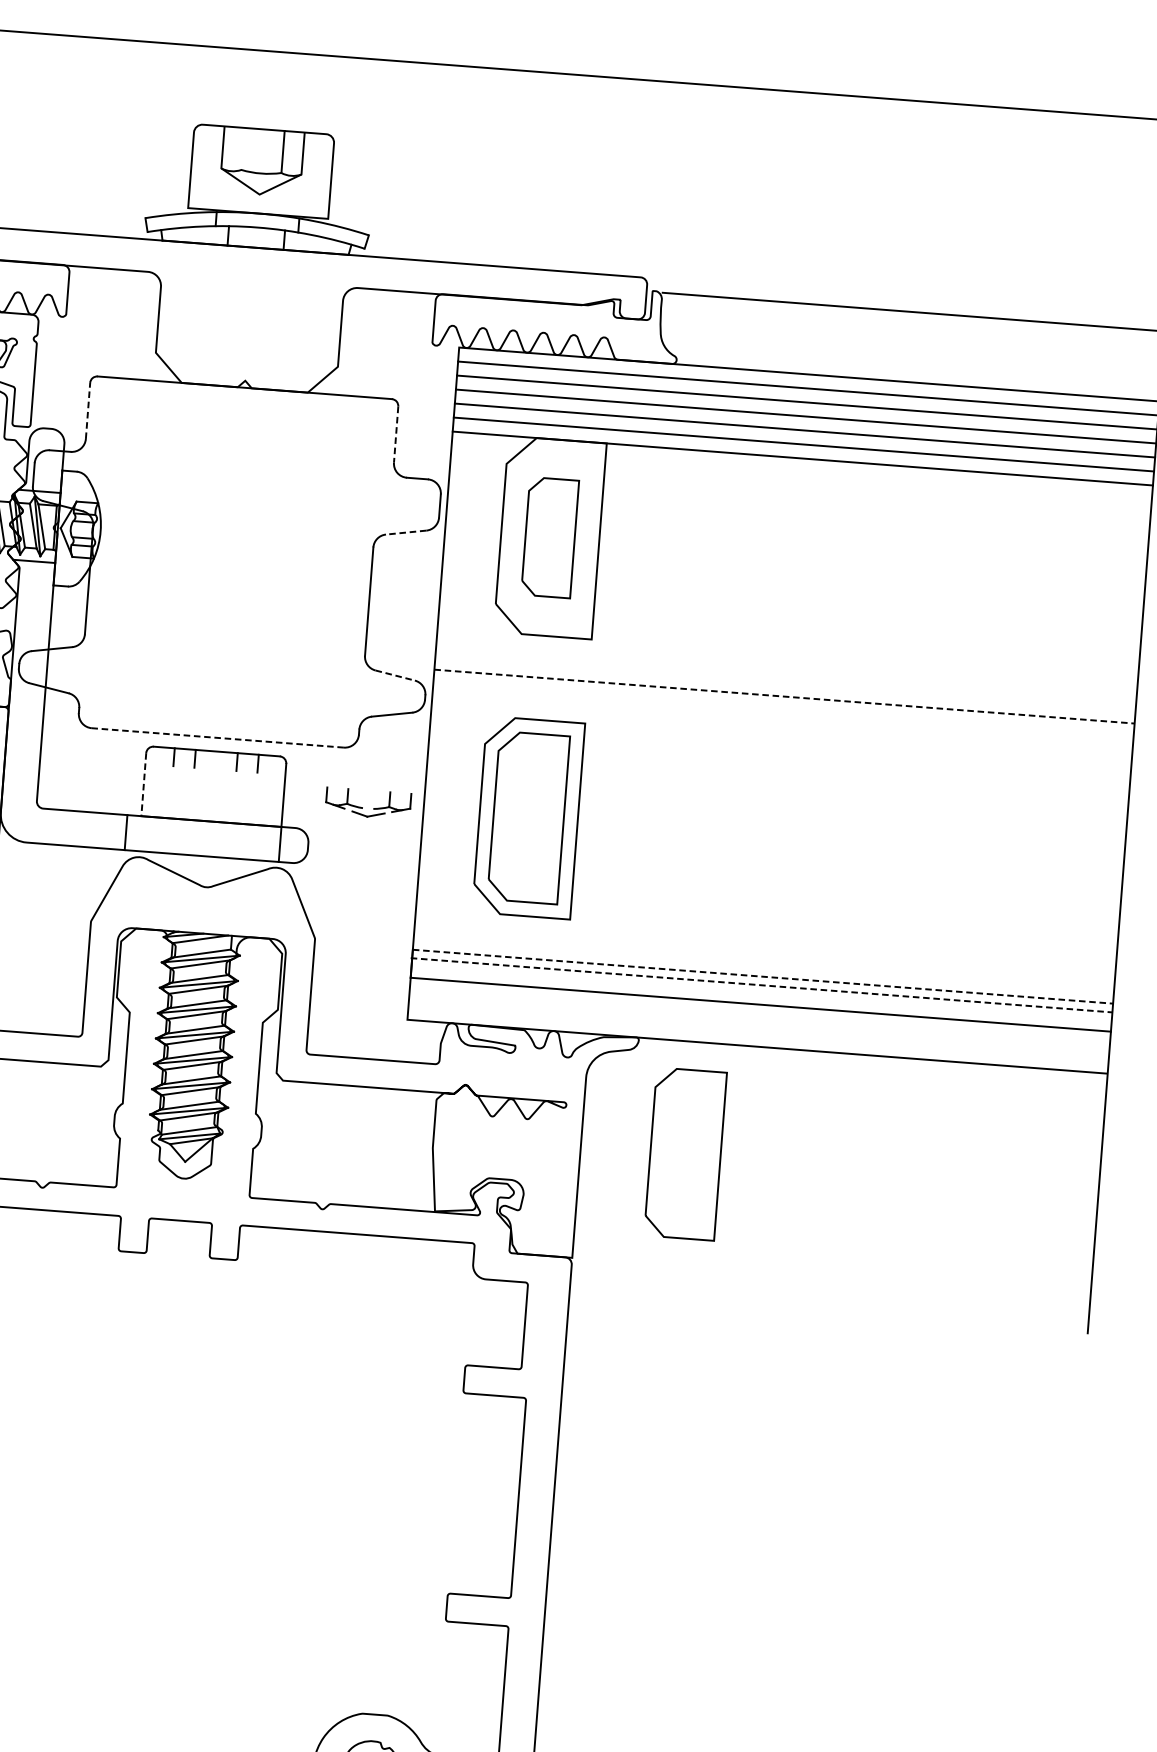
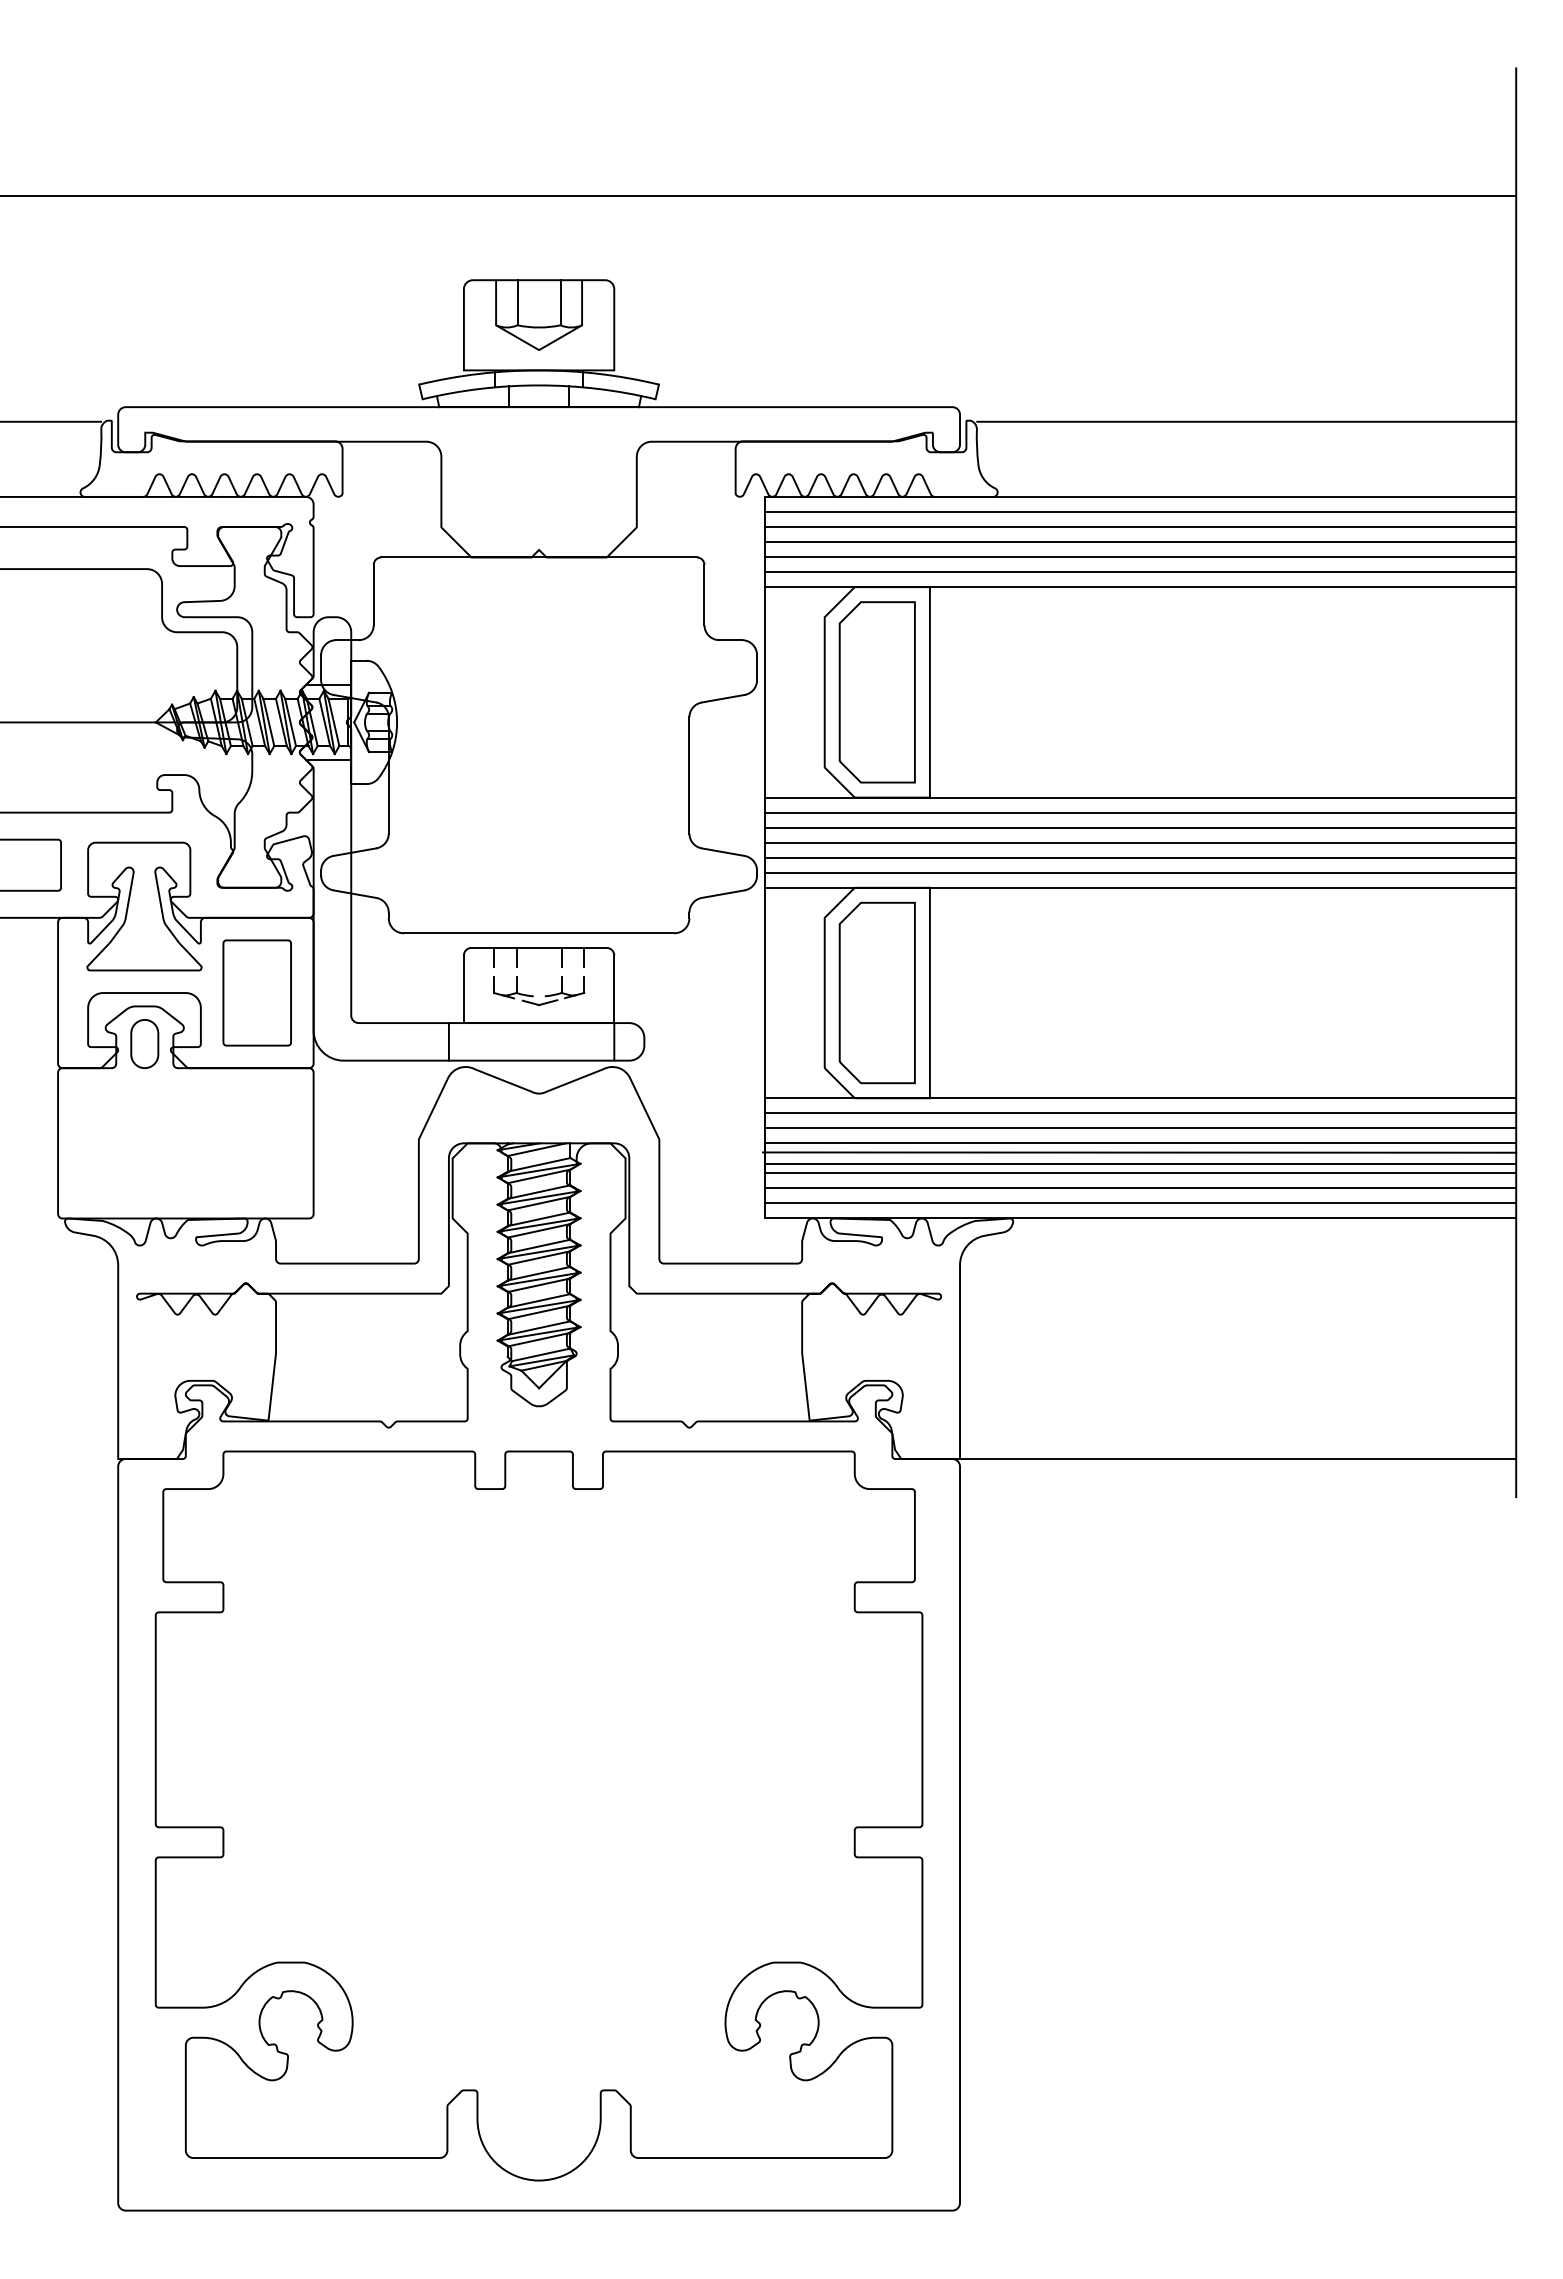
line: (242, 148) -> (517, 302), added
line: (87, 410) -> (373, 594), dashed -> solid
line: (396, 435) -> (704, 595), dashed -> solid
line: (406, 532) -> (723, 698), dashed -> solid
part: (549, 537) -> (876, 692), size x1.43
line: (787, 654) -> (1140, 797), added
line: (786, 668) -> (1140, 812), added
line: (395, 675) -> (723, 852), dashed -> solid
line: (785, 682) -> (1140, 827), added
line: (784, 696) -> (1140, 842), dashed -> solid
line: (783, 710) -> (1140, 857), added
line: (782, 724) -> (1140, 872), added
line: (217, 738) -> (538, 933), dashed -> solid
line: (781, 738) -> (1140, 887), added
line: (143, 784) -> (463, 989), dashed -> solid
part: (373, 808) -> (544, 995), moved
line: (766, 934) -> (1140, 1098), added
line: (765, 948) -> (1140, 1113), added
line: (764, 962) -> (1140, 1128), added
line: (763, 976) -> (1140, 1143), dashed -> solid
line: (761, 985) -> (1139, 1152), dashed -> solid
line: (761, 996) -> (1140, 1164), added
line: (759, 1018) -> (1140, 1188), added
line: (758, 1032) -> (1140, 1203), added
part: (684, 1153) -> (1071, 1338), removed
line: (831, 1278) -> (1238, 1459), added

